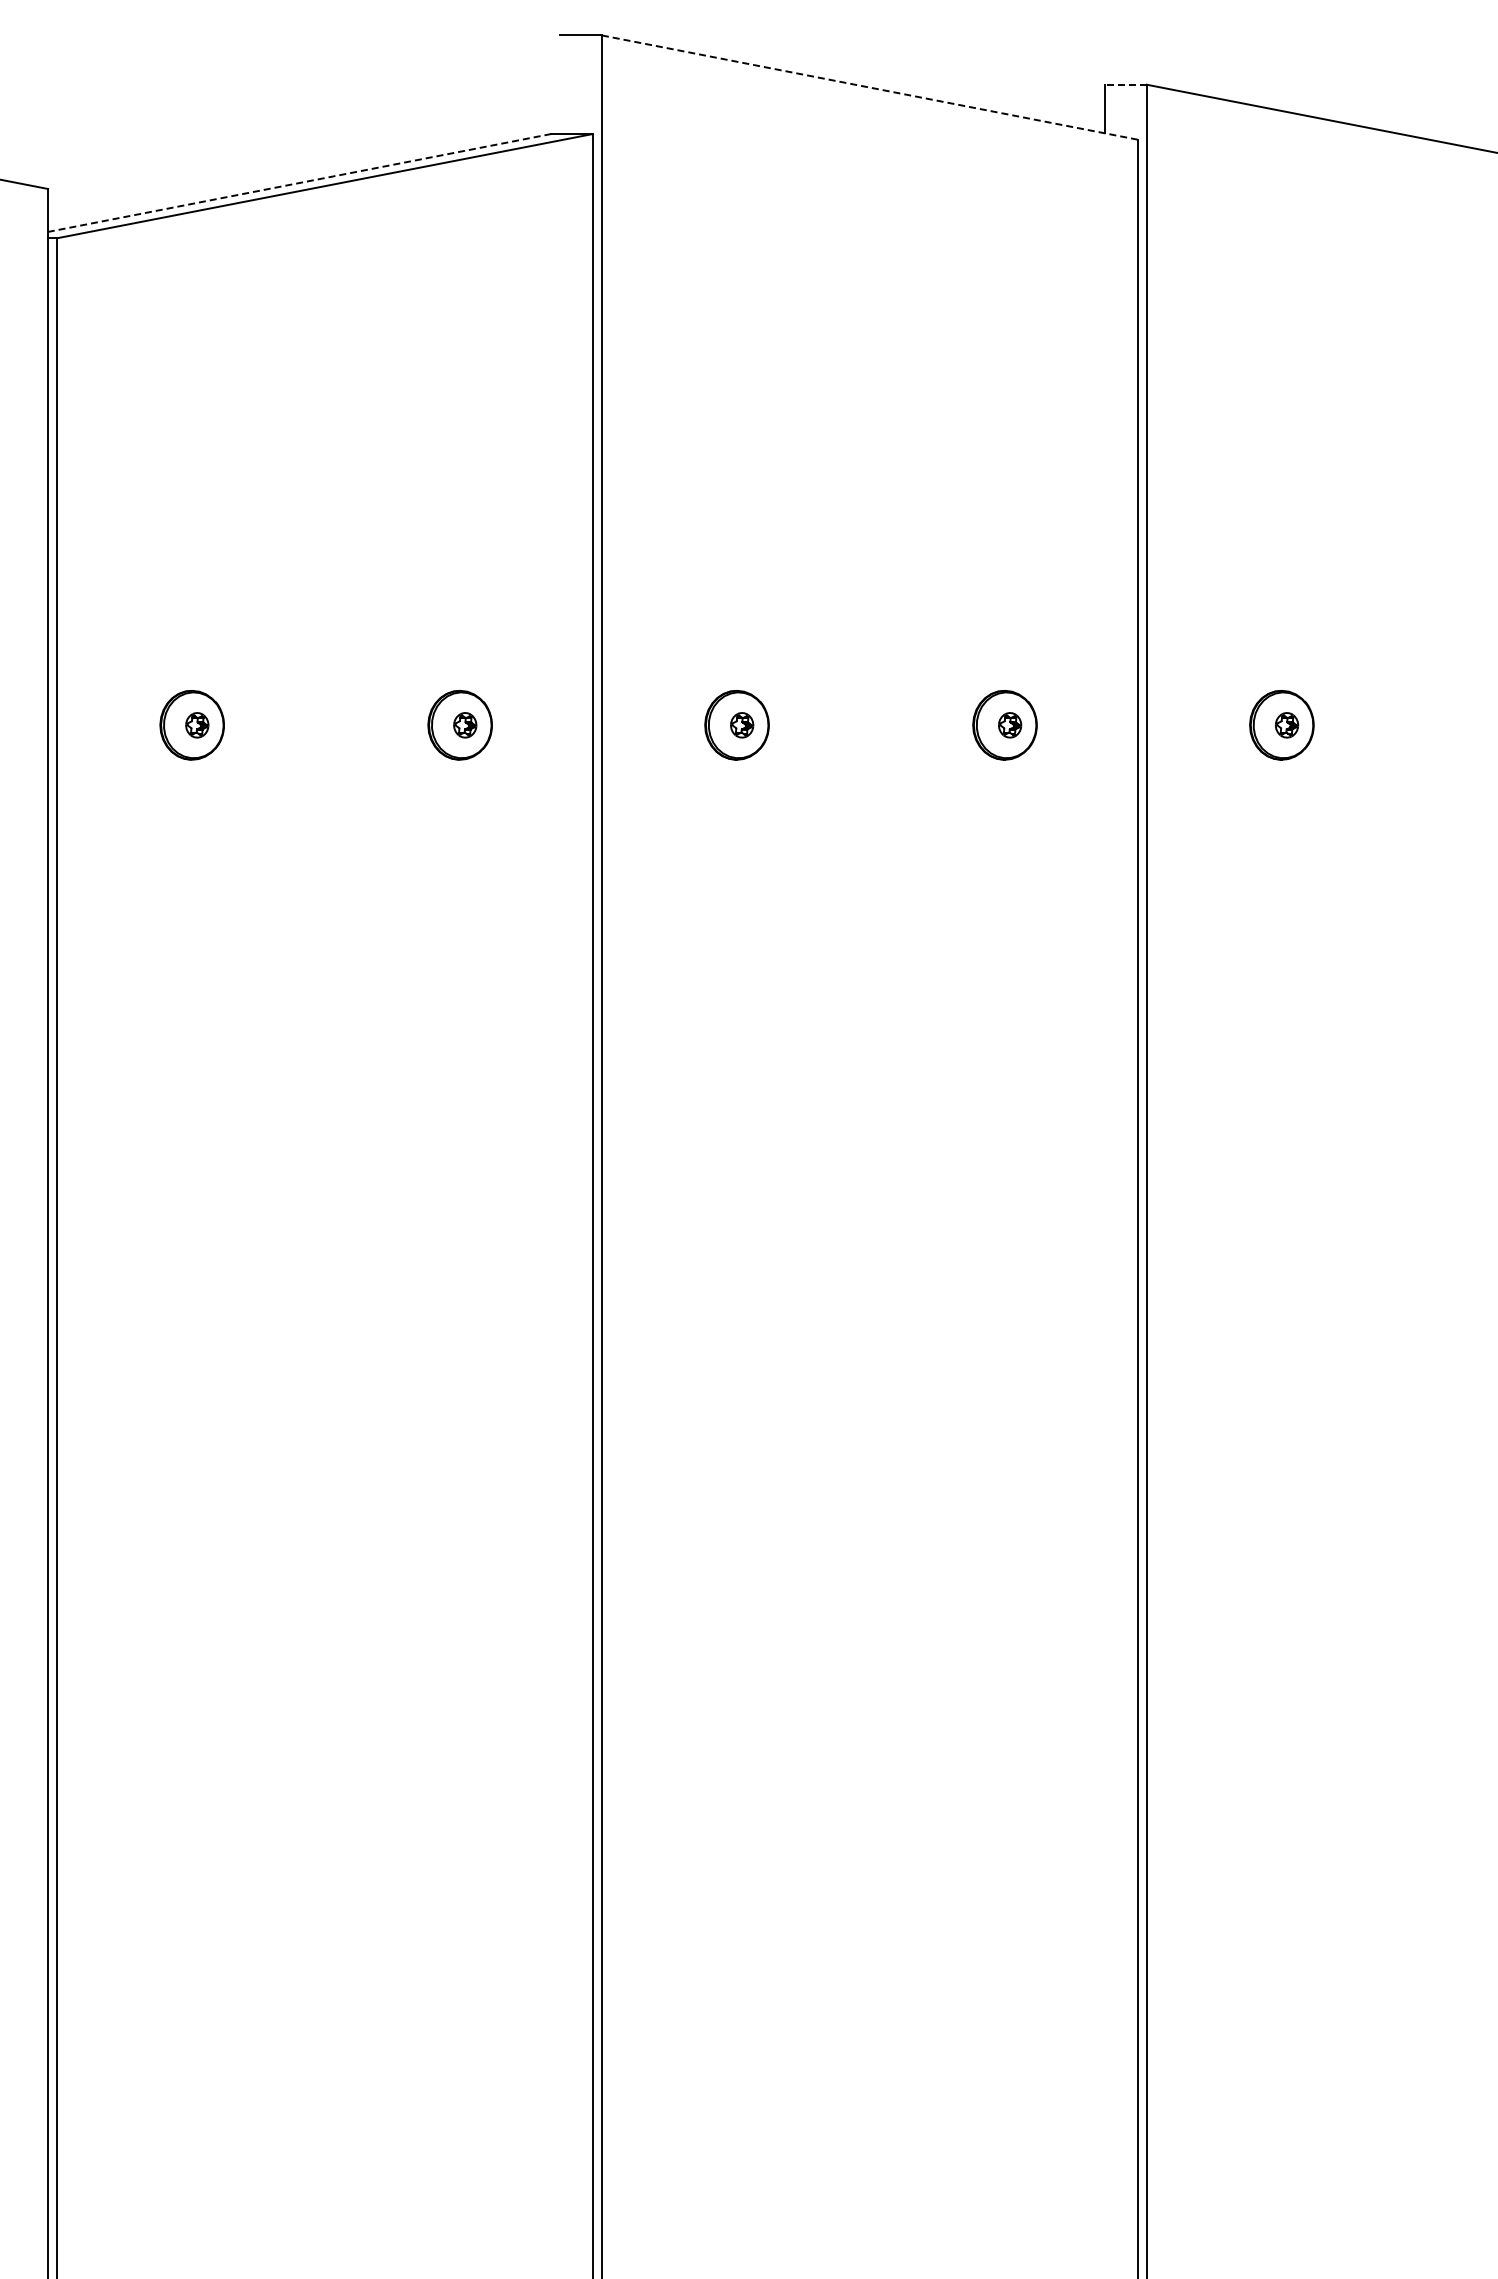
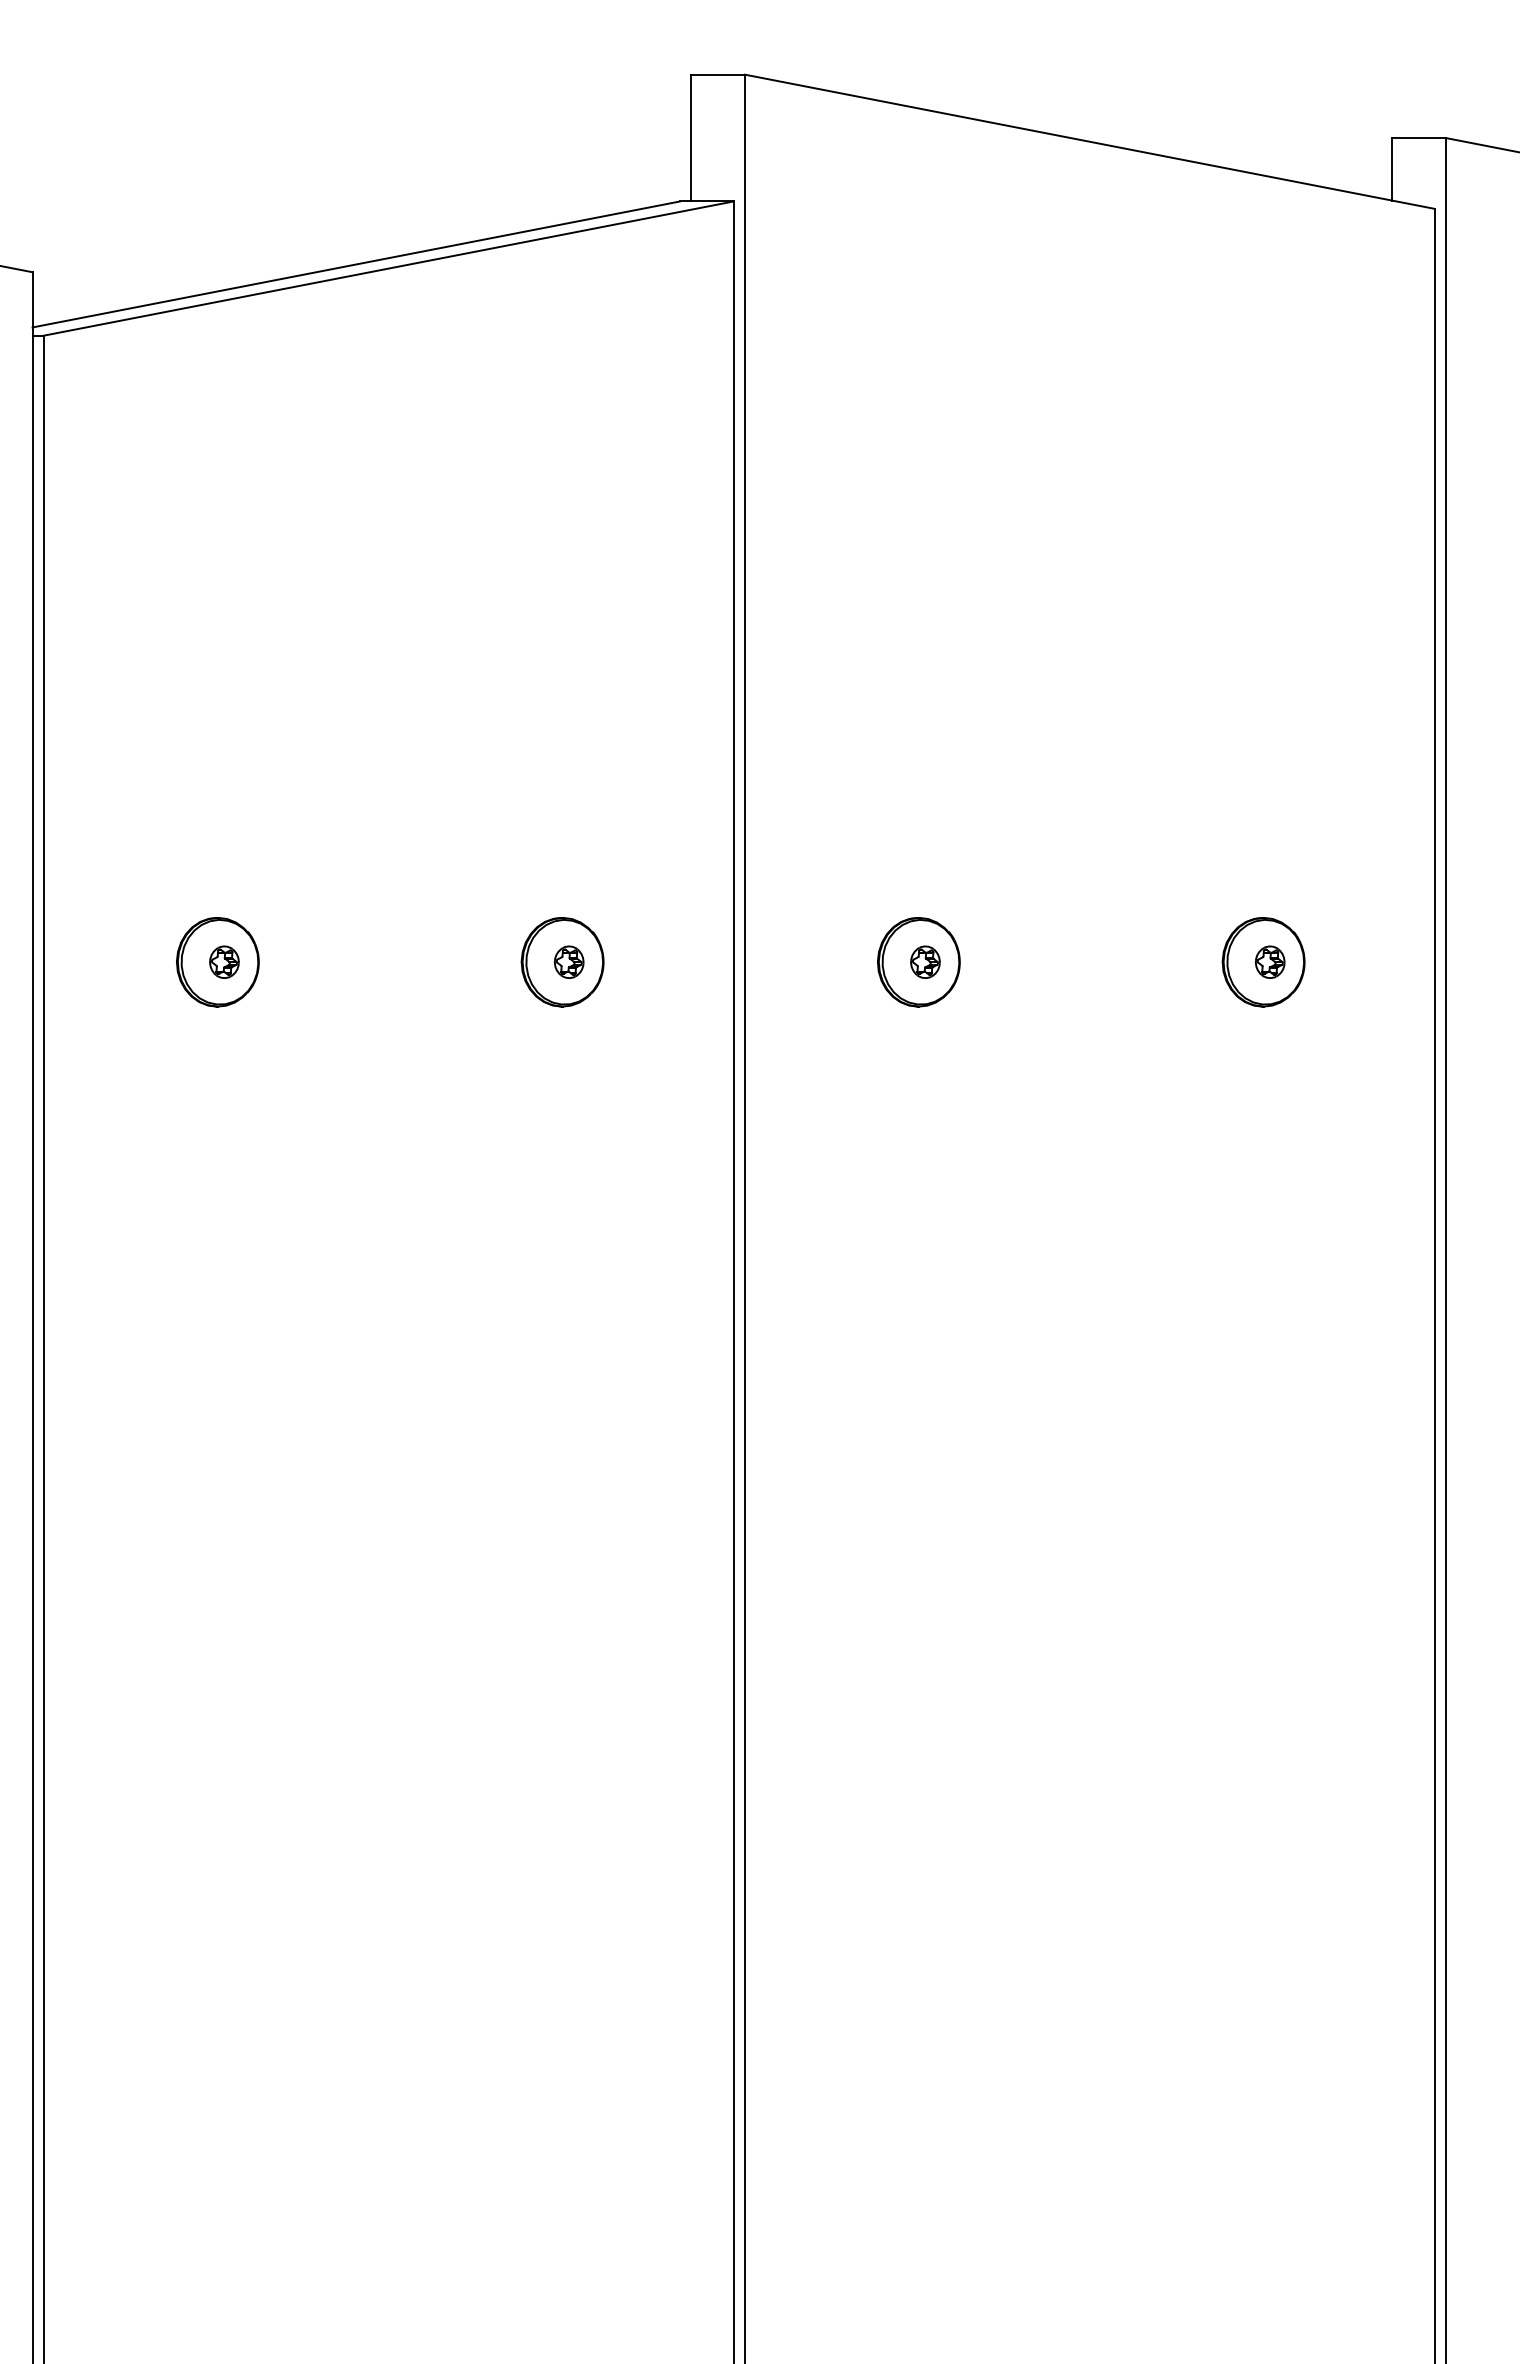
line: (560, 84) -> (691, 137), added
line: (1125, 84) -> (1418, 137), dashed -> solid
line: (869, 87) -> (1089, 141), dashed -> solid
line: (299, 183) -> (355, 265), dashed -> solid

